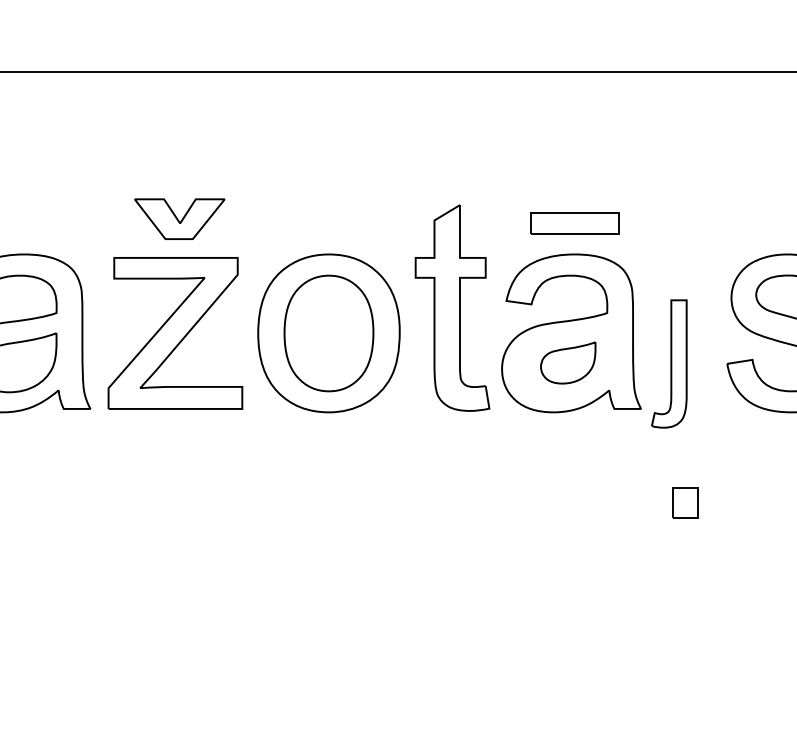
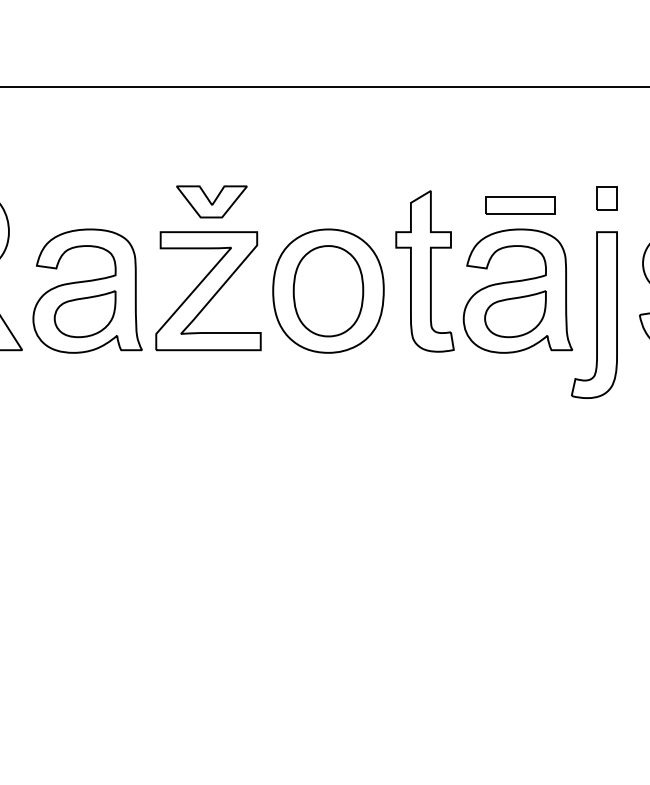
part: (568, 363) -> (515, 314), size x1.43
part: (669, 363) -> (594, 314), size x1.67
part: (684, 502) -> (606, 198), moved

